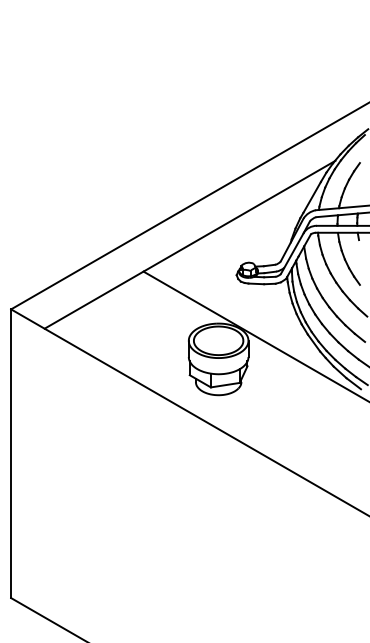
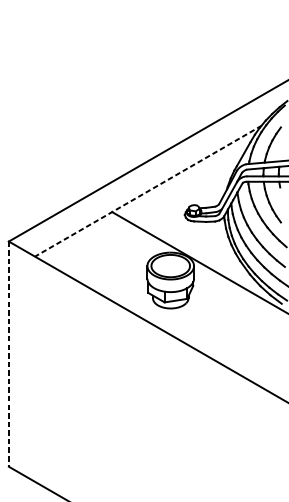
line: (190, 244) -> (148, 190), solid -> dashed
line: (11, 454) -> (9, 354), solid -> dashed

